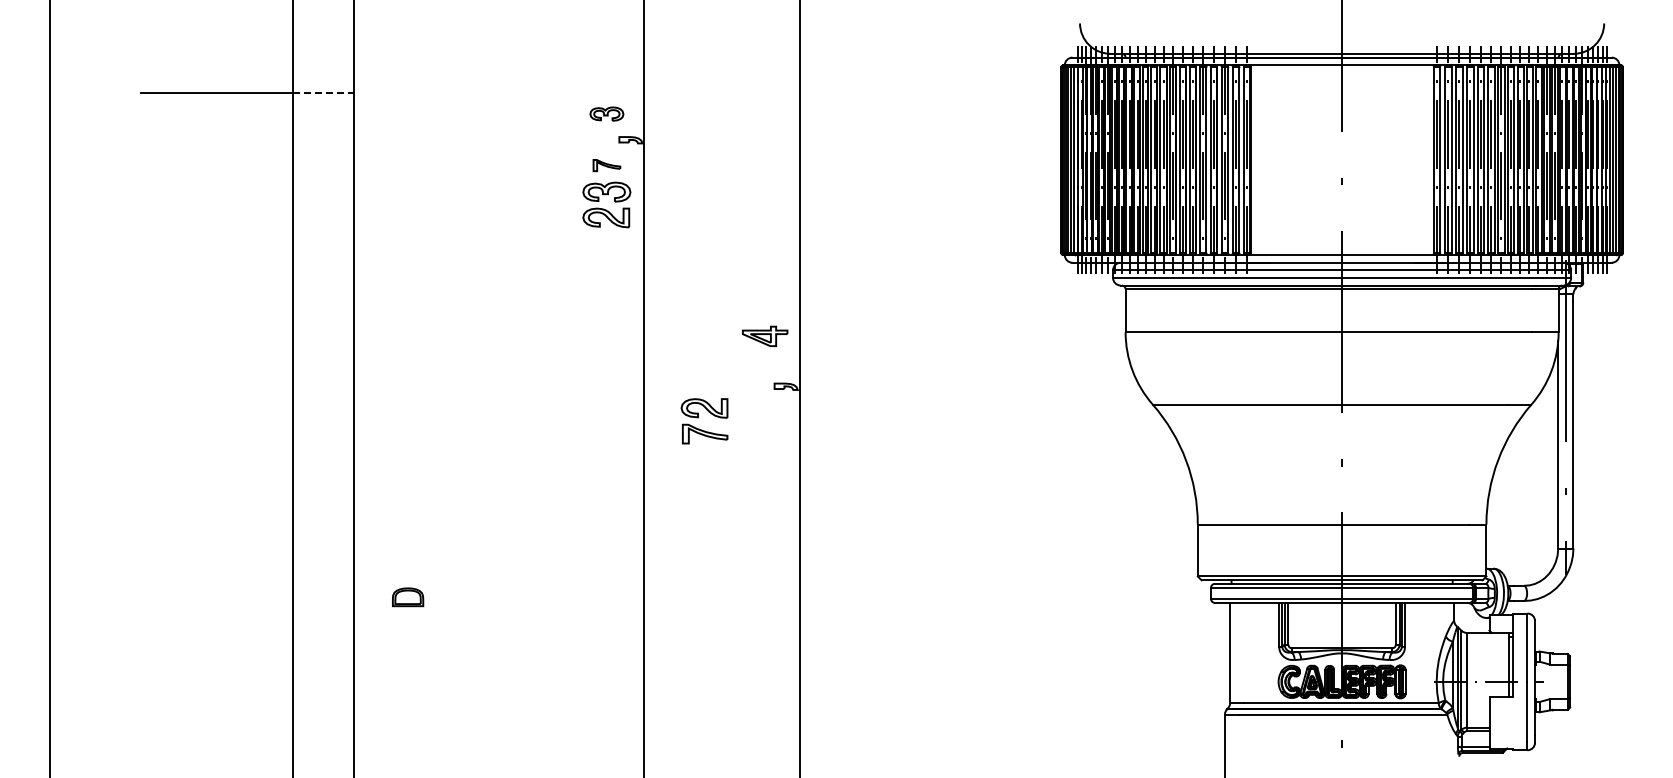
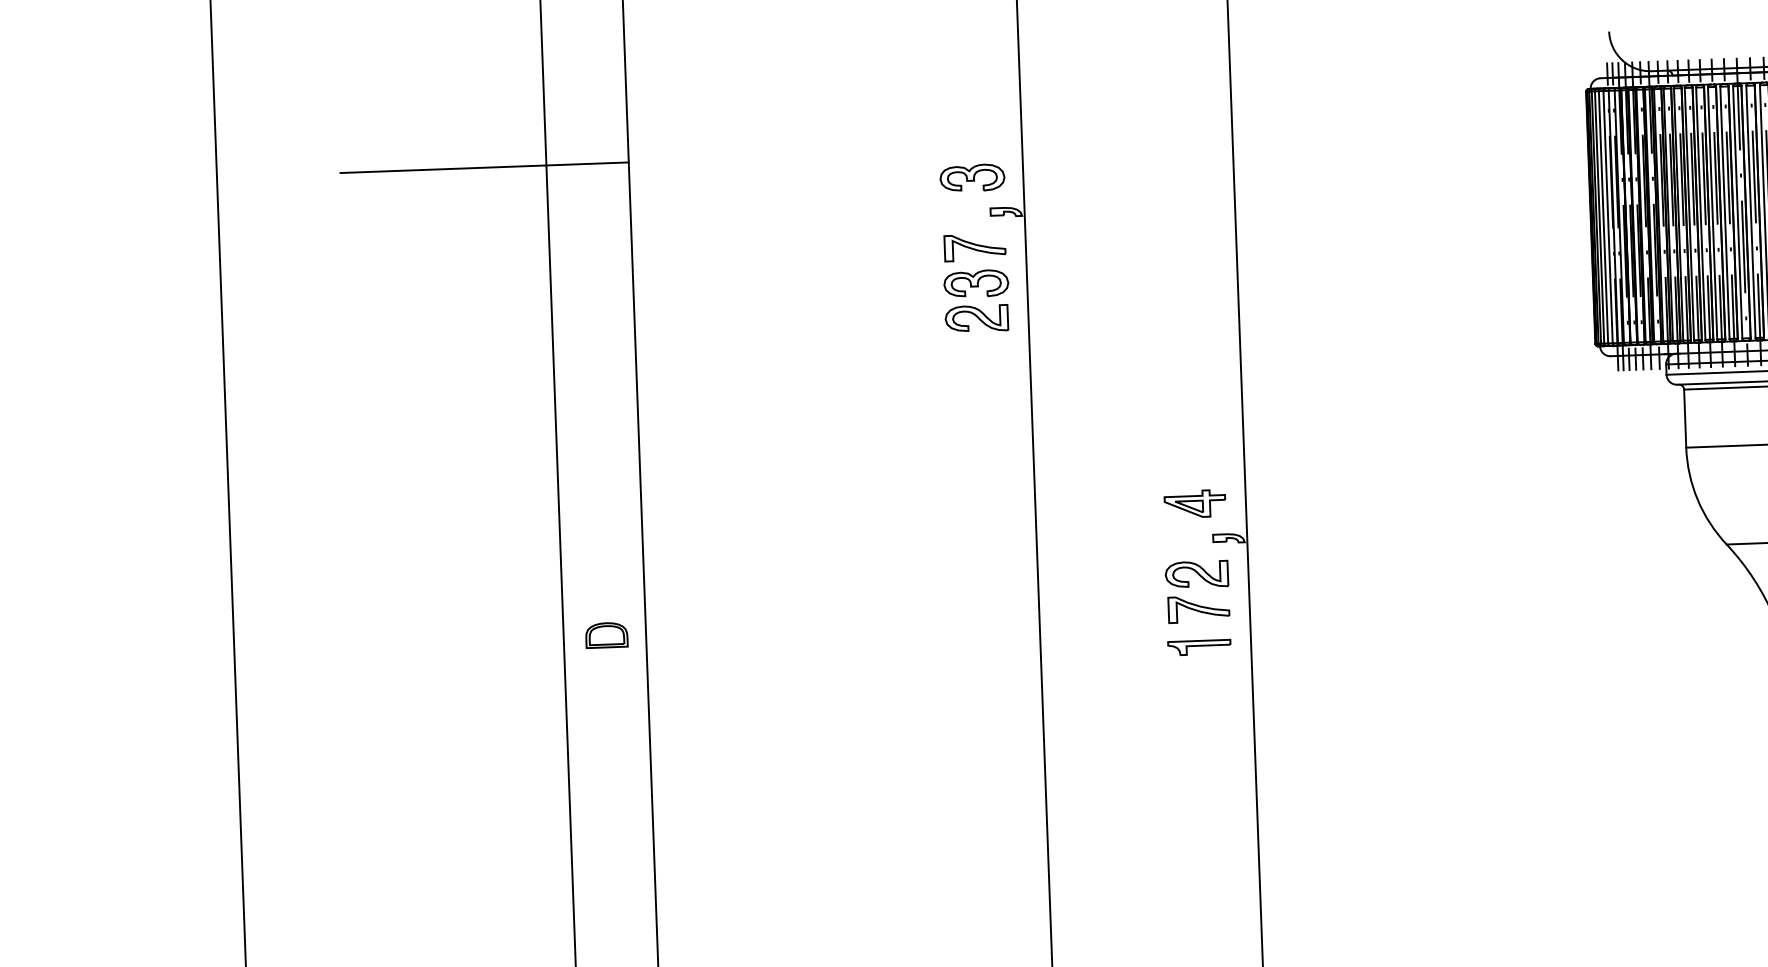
line: (324, 93) -> (588, 164), dashed -> solid
part: (606, 113) -> (971, 177), size x1.43
part: (606, 165) -> (974, 247), size x1.67
part: (765, 335) -> (1195, 502), moved
part: (698, 418) -> (1189, 588), moved
part: (761, 466) -> (1199, 647), added
part: (408, 597) -> (607, 635), moved

